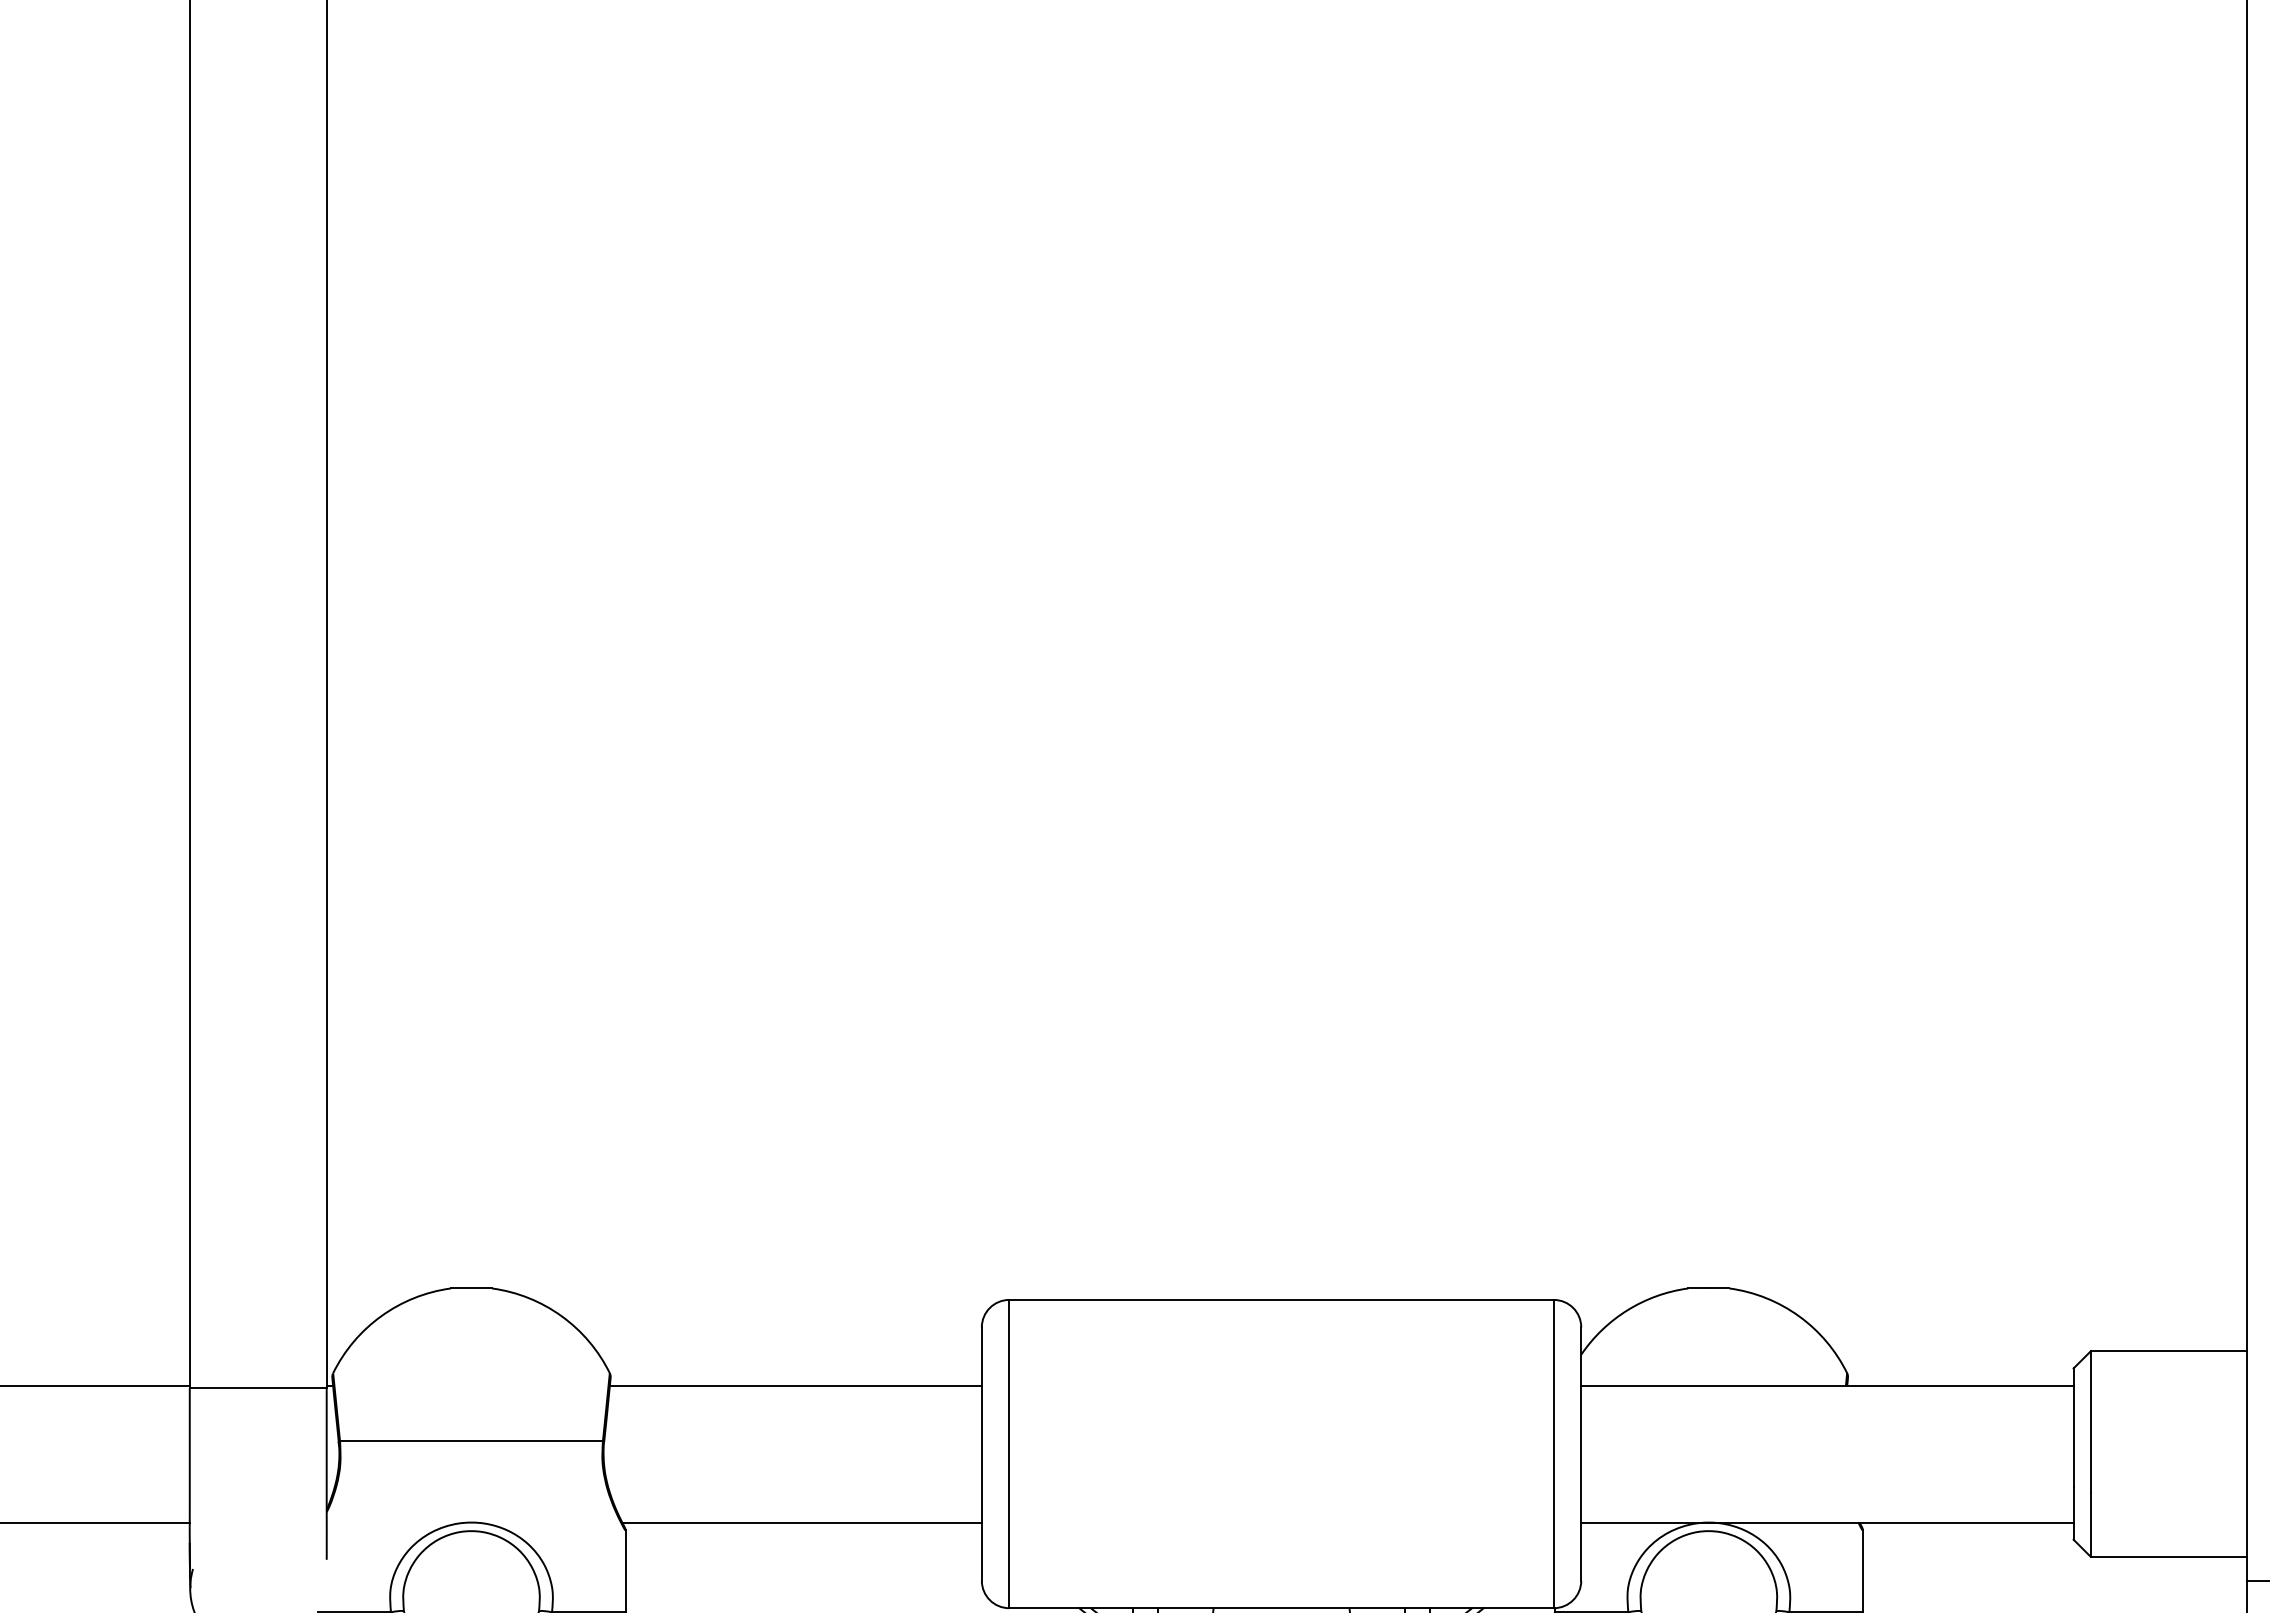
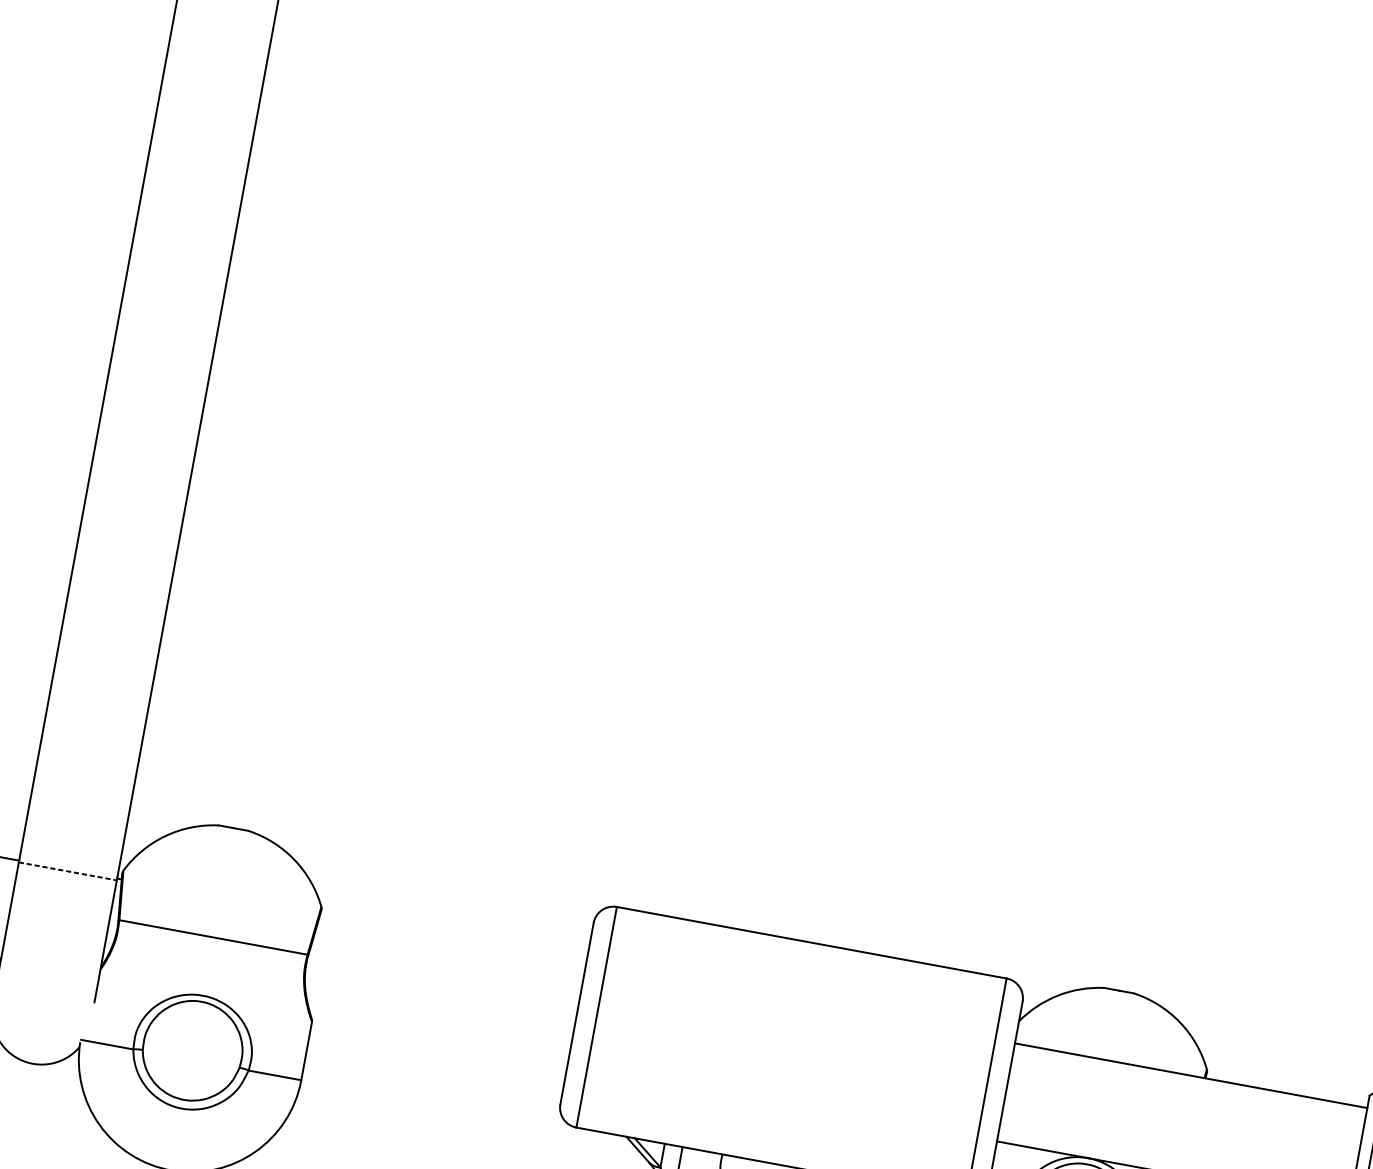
line: (795, 1385) -> (452, 940), removed
line: (258, 1388) -> (67, 871), solid -> dashed
line: (801, 1522) -> (438, 1038), removed

